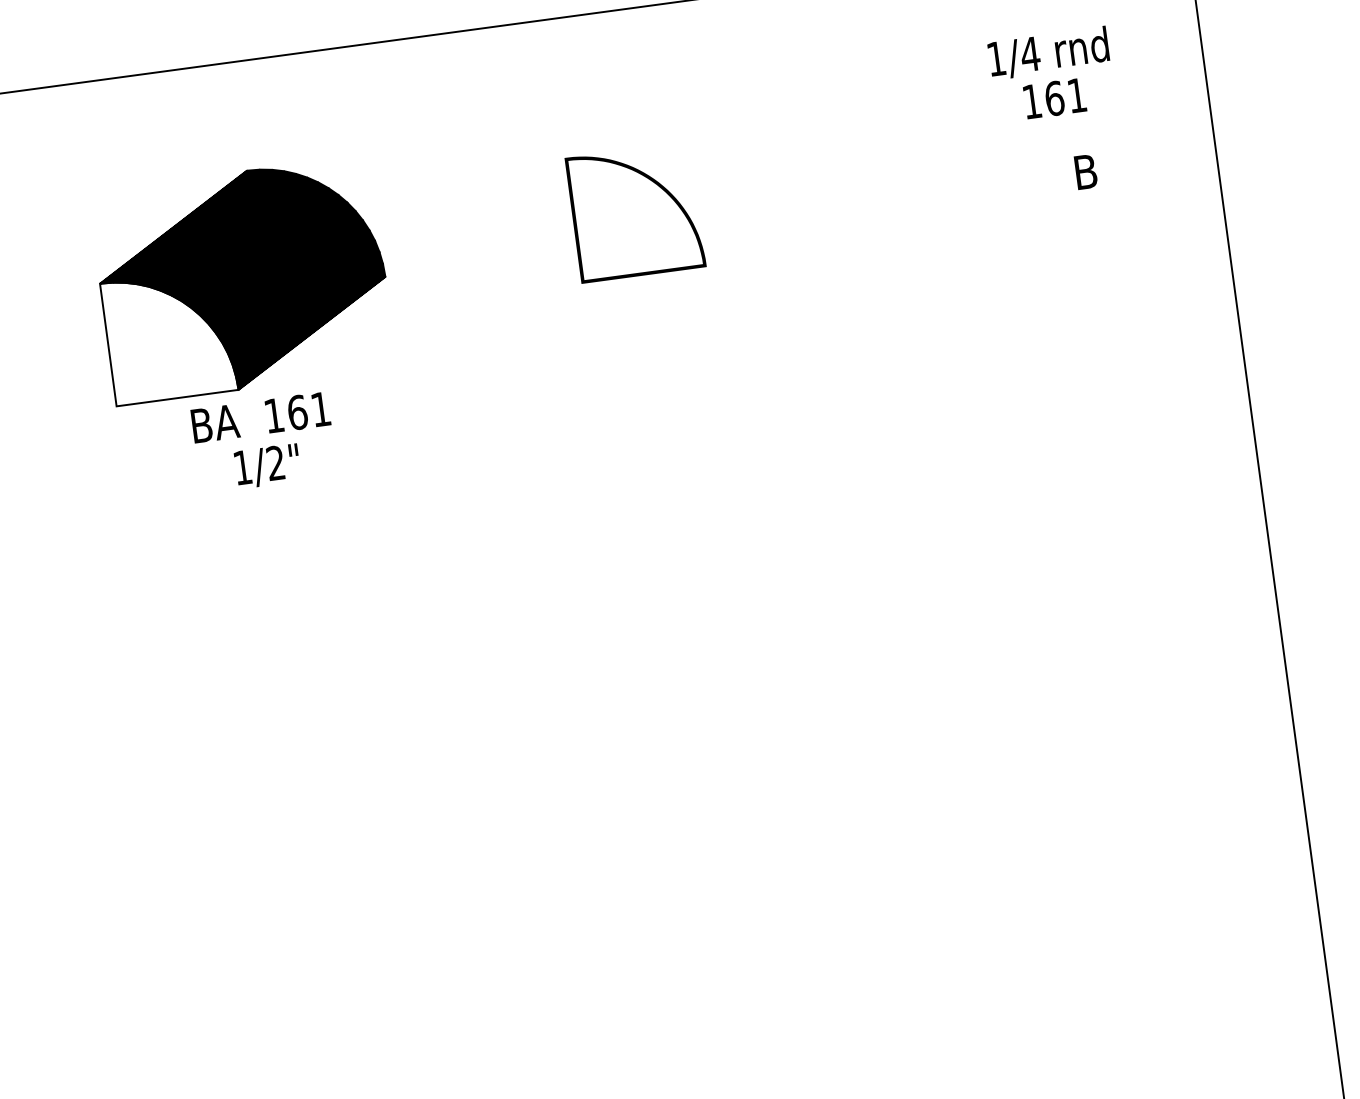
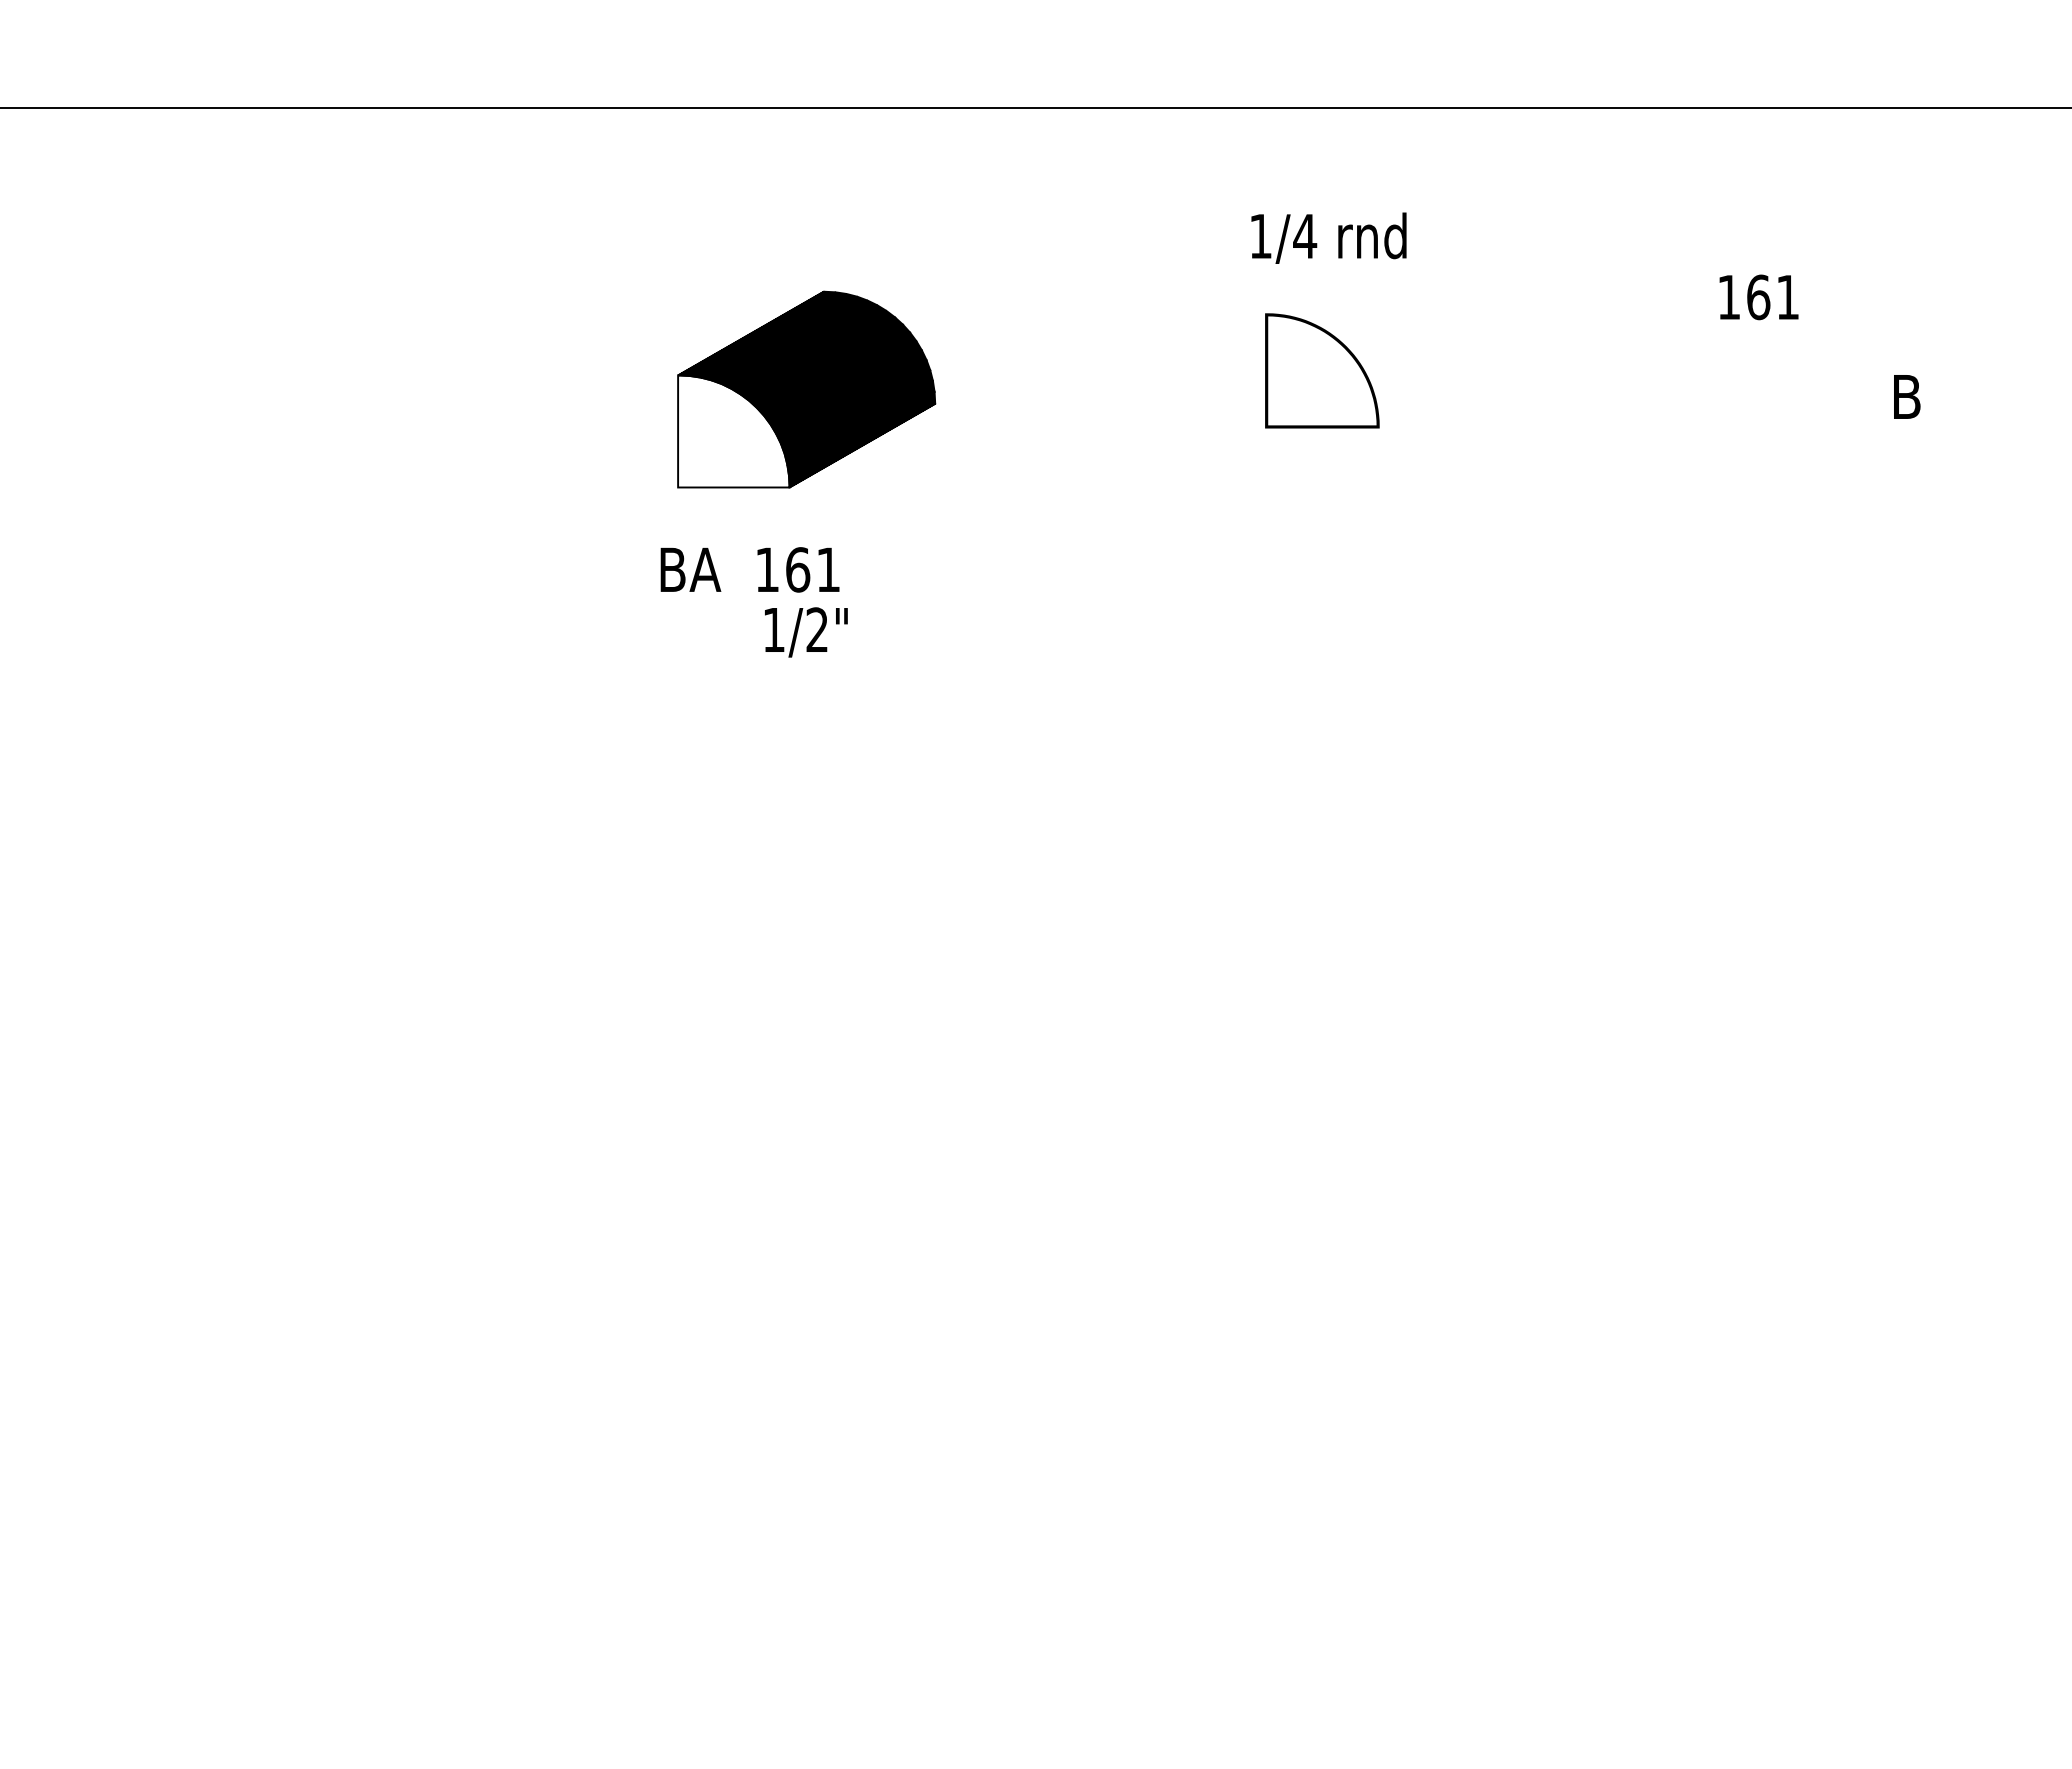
text: (1048, 52) -> (1328, 237), moved
text: (1054, 98) -> (1758, 297), moved
part: (635, 212) -> (1322, 370), size x0.7
part: (242, 280) -> (806, 389), size x0.7
text: (260, 417) -> (749, 569), moved

